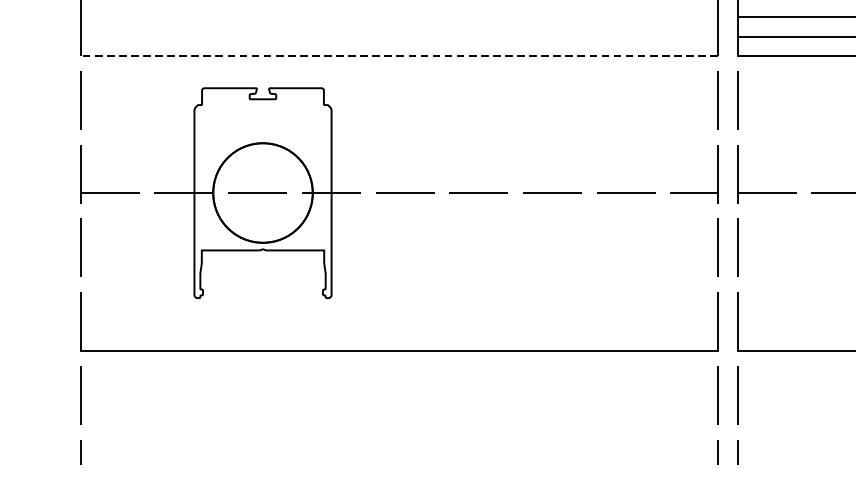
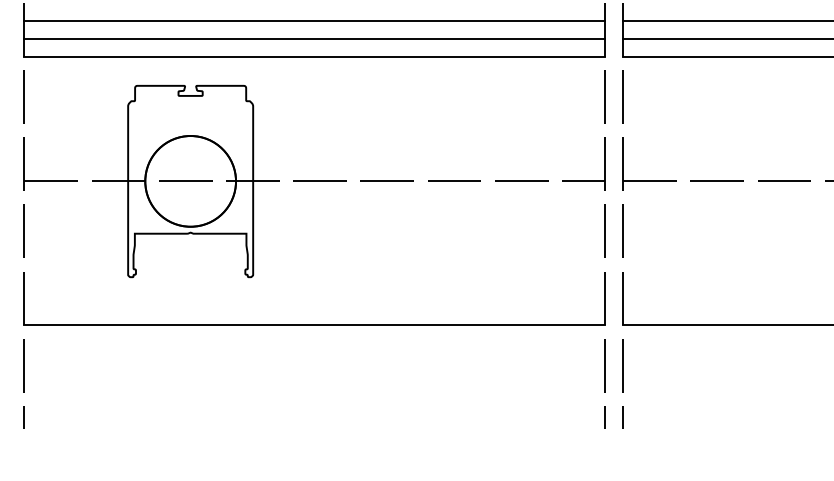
line: (398, 16) -> (314, 20), added
line: (398, 36) -> (314, 38), added
line: (398, 56) -> (314, 56), dashed -> solid

